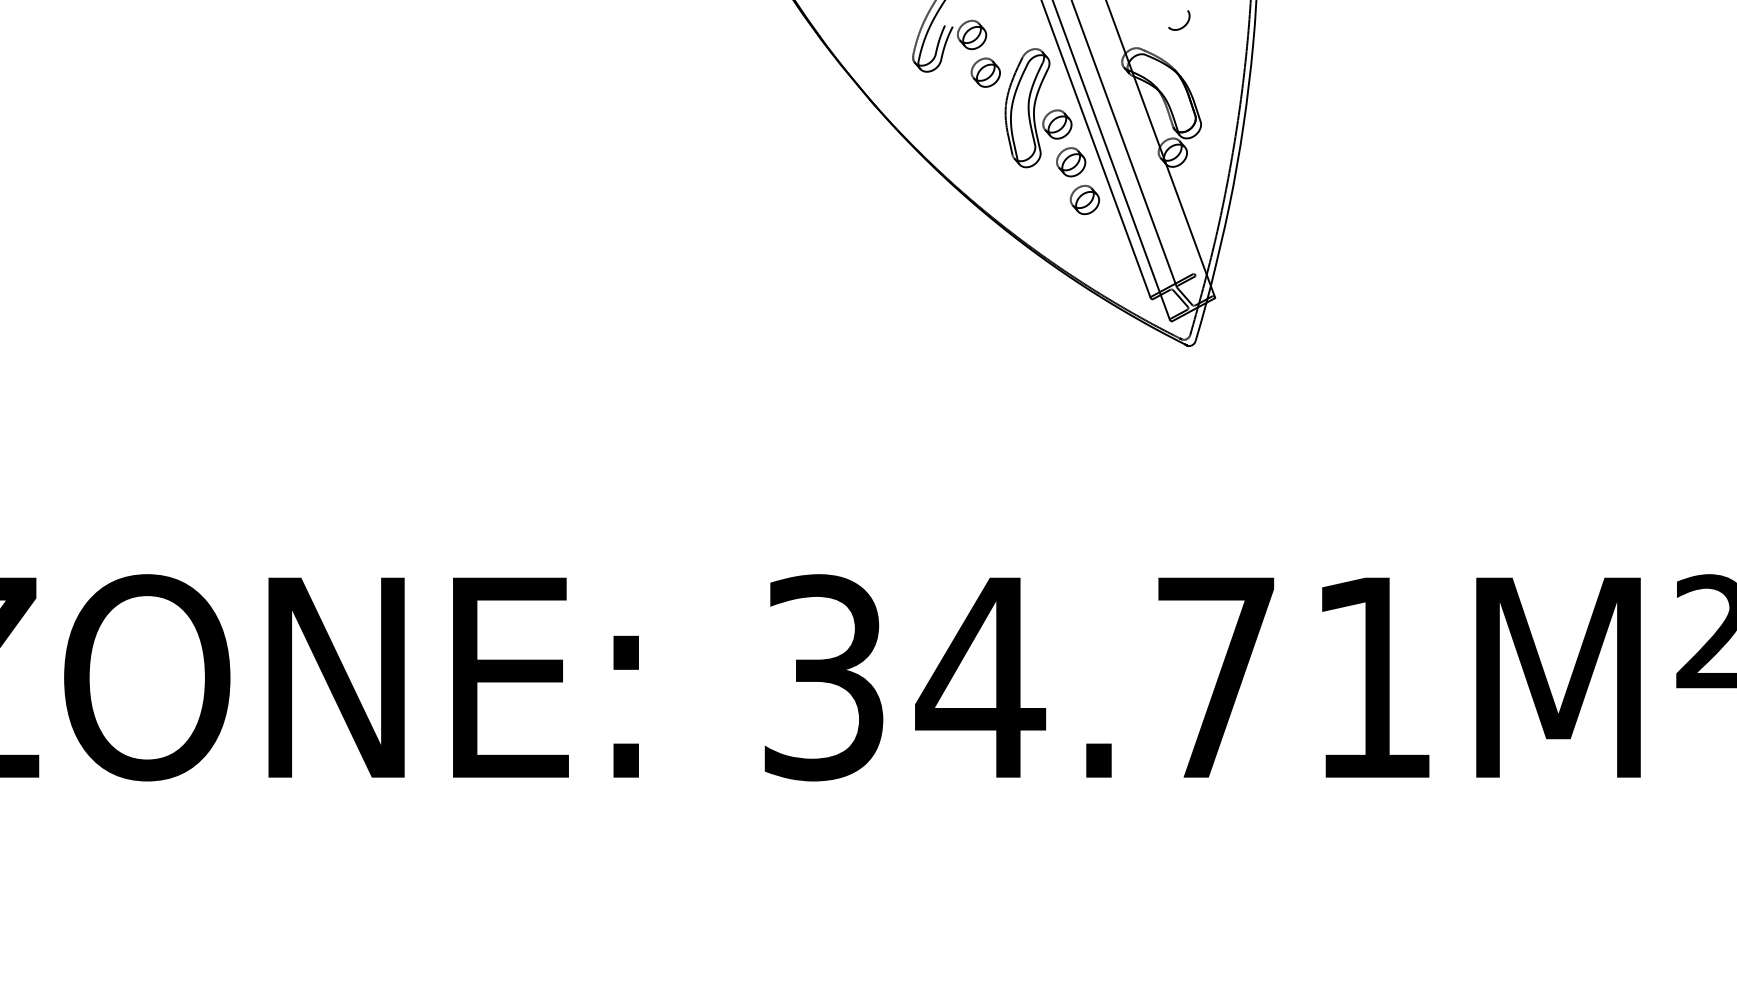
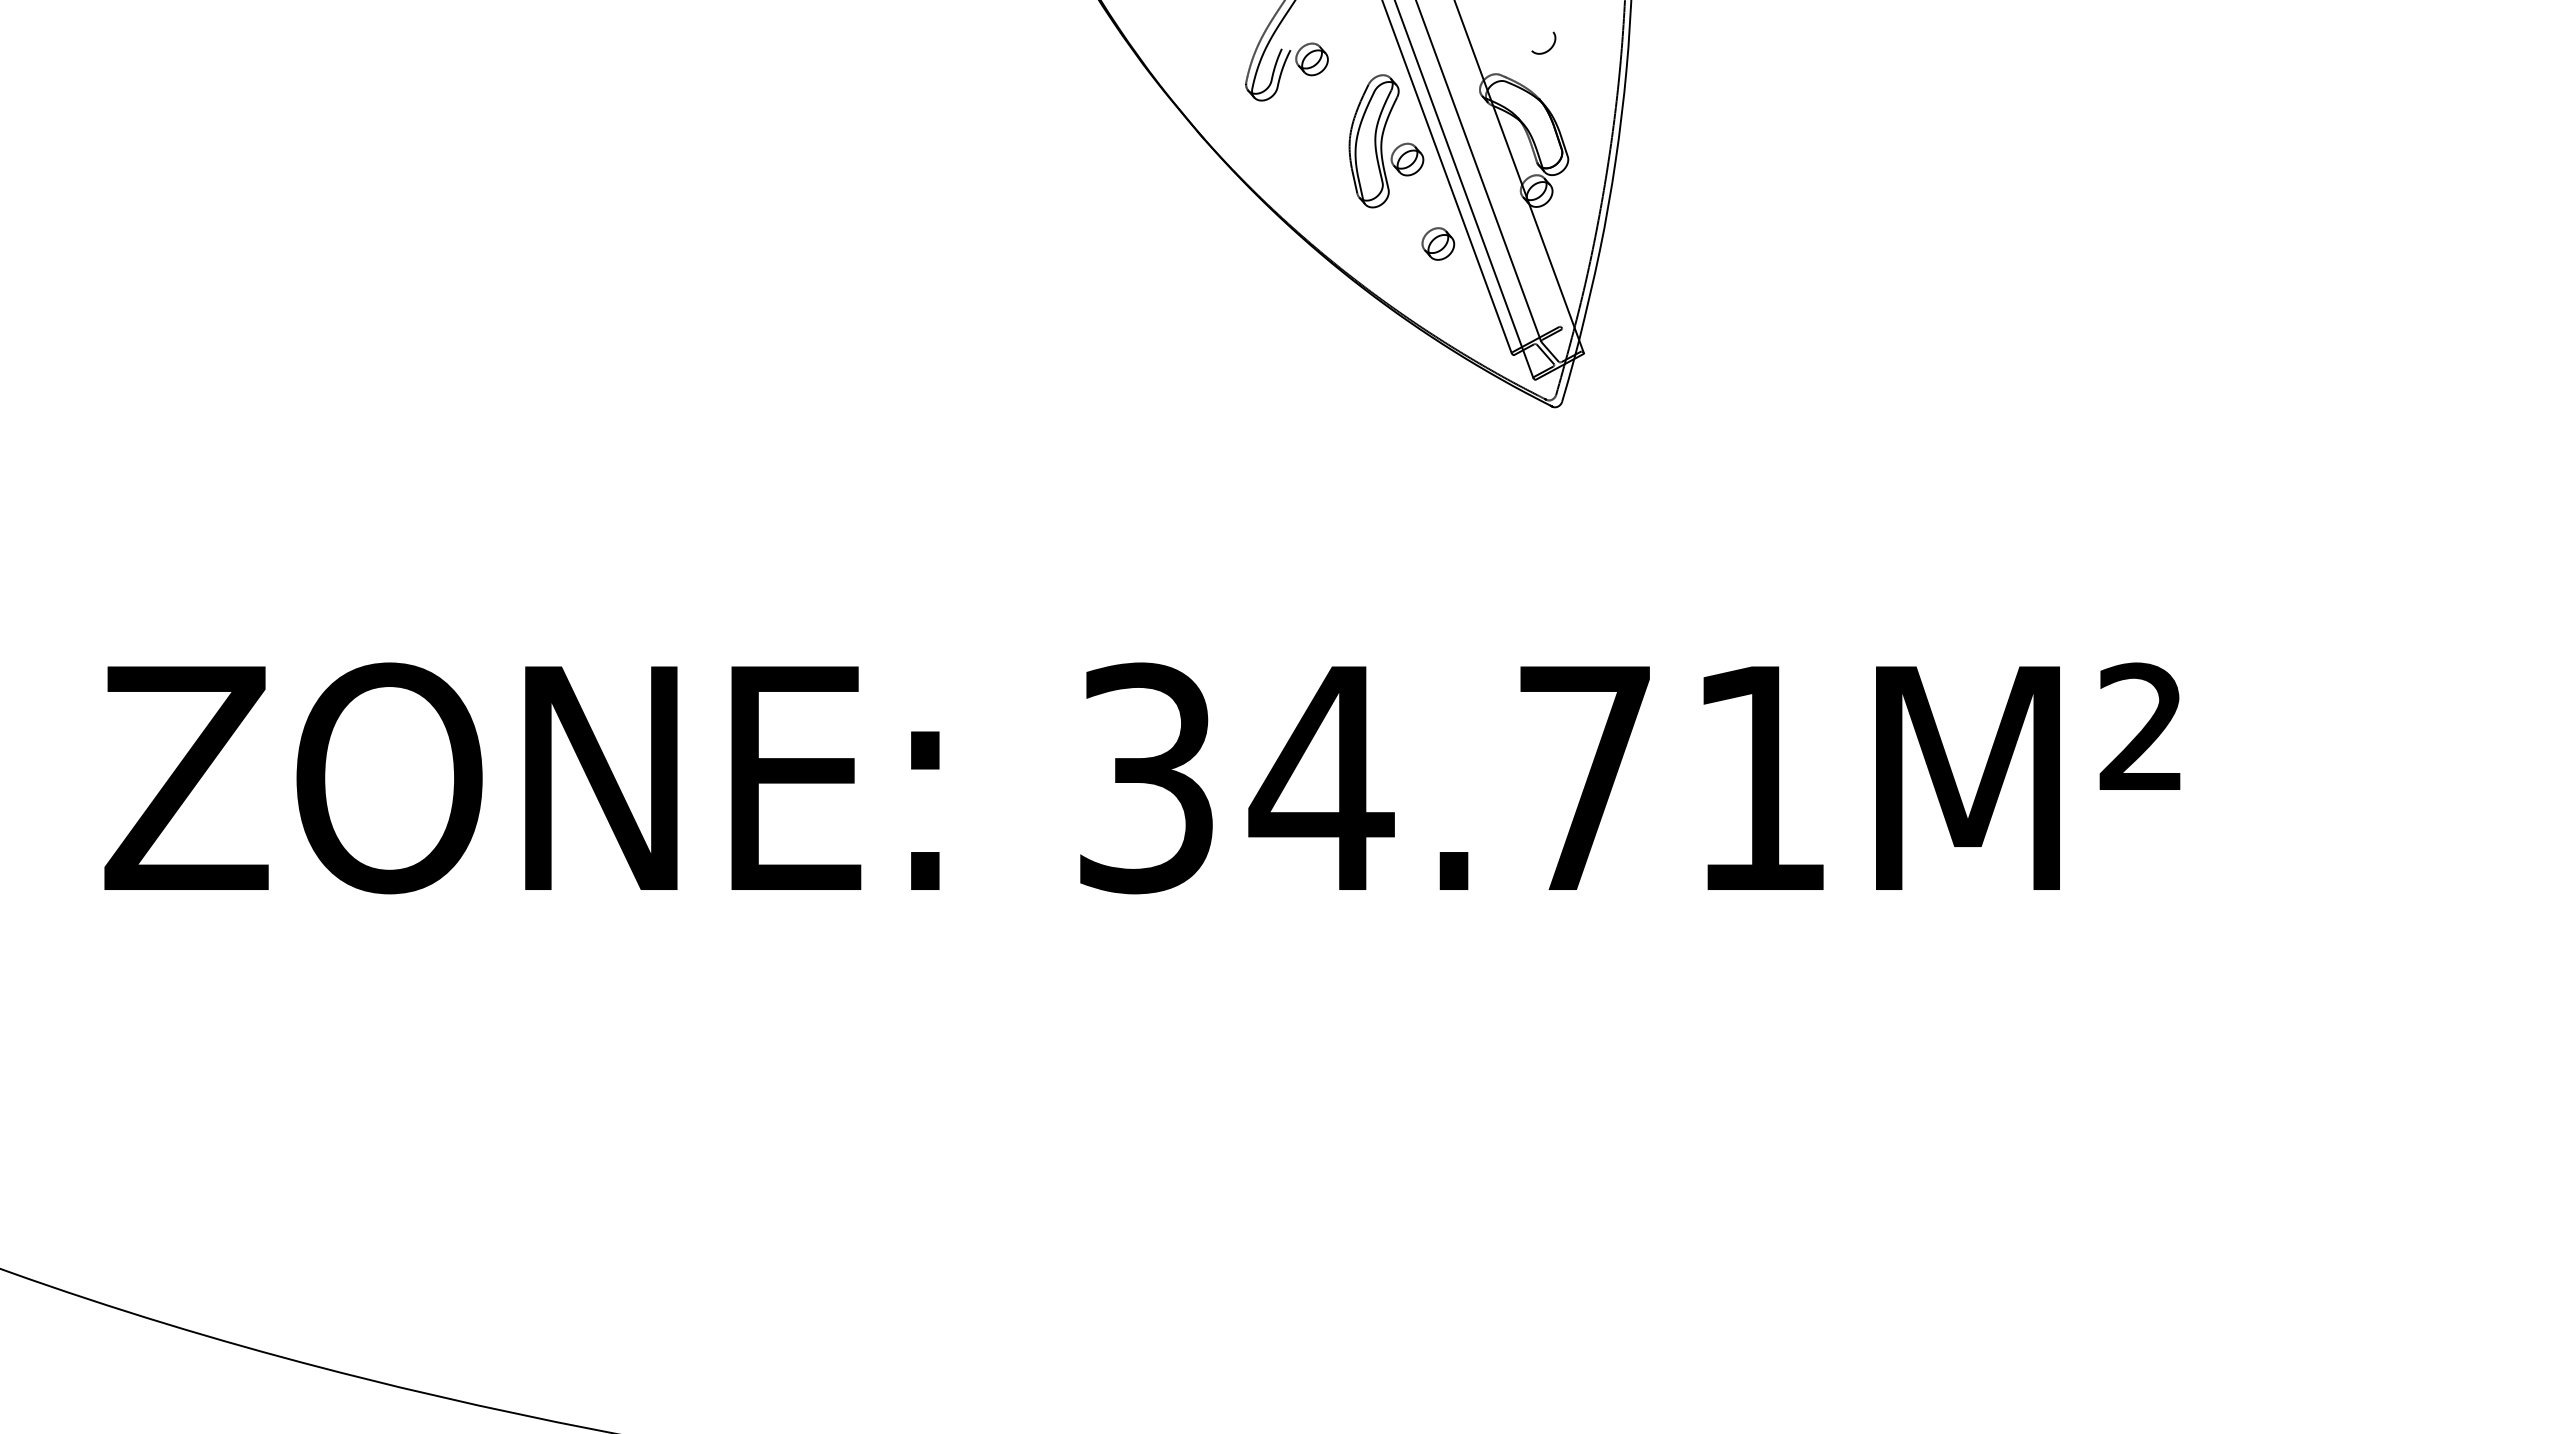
part: (985, 72) -> (1327, 101), removed
part: (1070, 161) -> (1422, 201), removed

